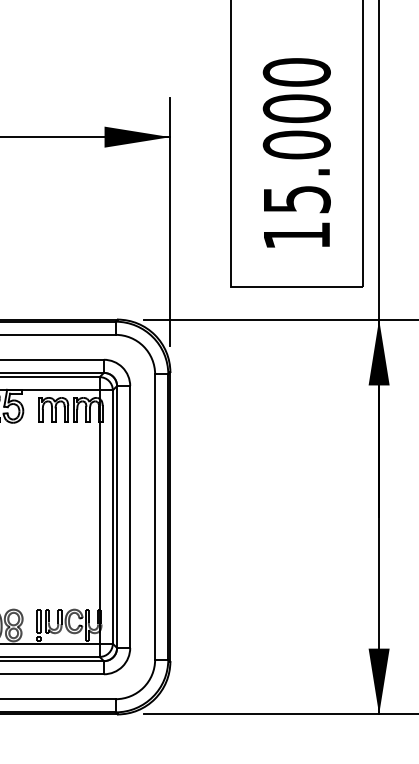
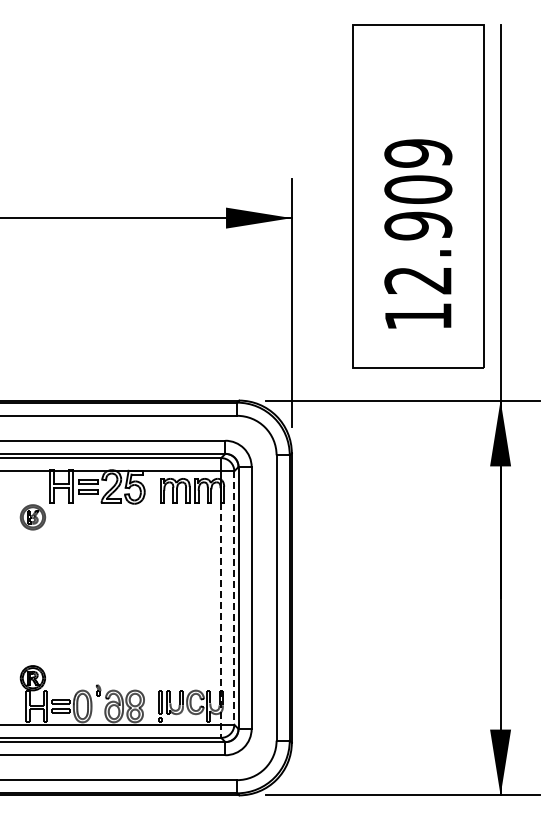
text: (297, 135) -> (418, 216), 15.000 -> 12.909
line: (113, 517) -> (234, 598), solid -> dashed
line: (100, 540) -> (221, 621), solid -> dashed

